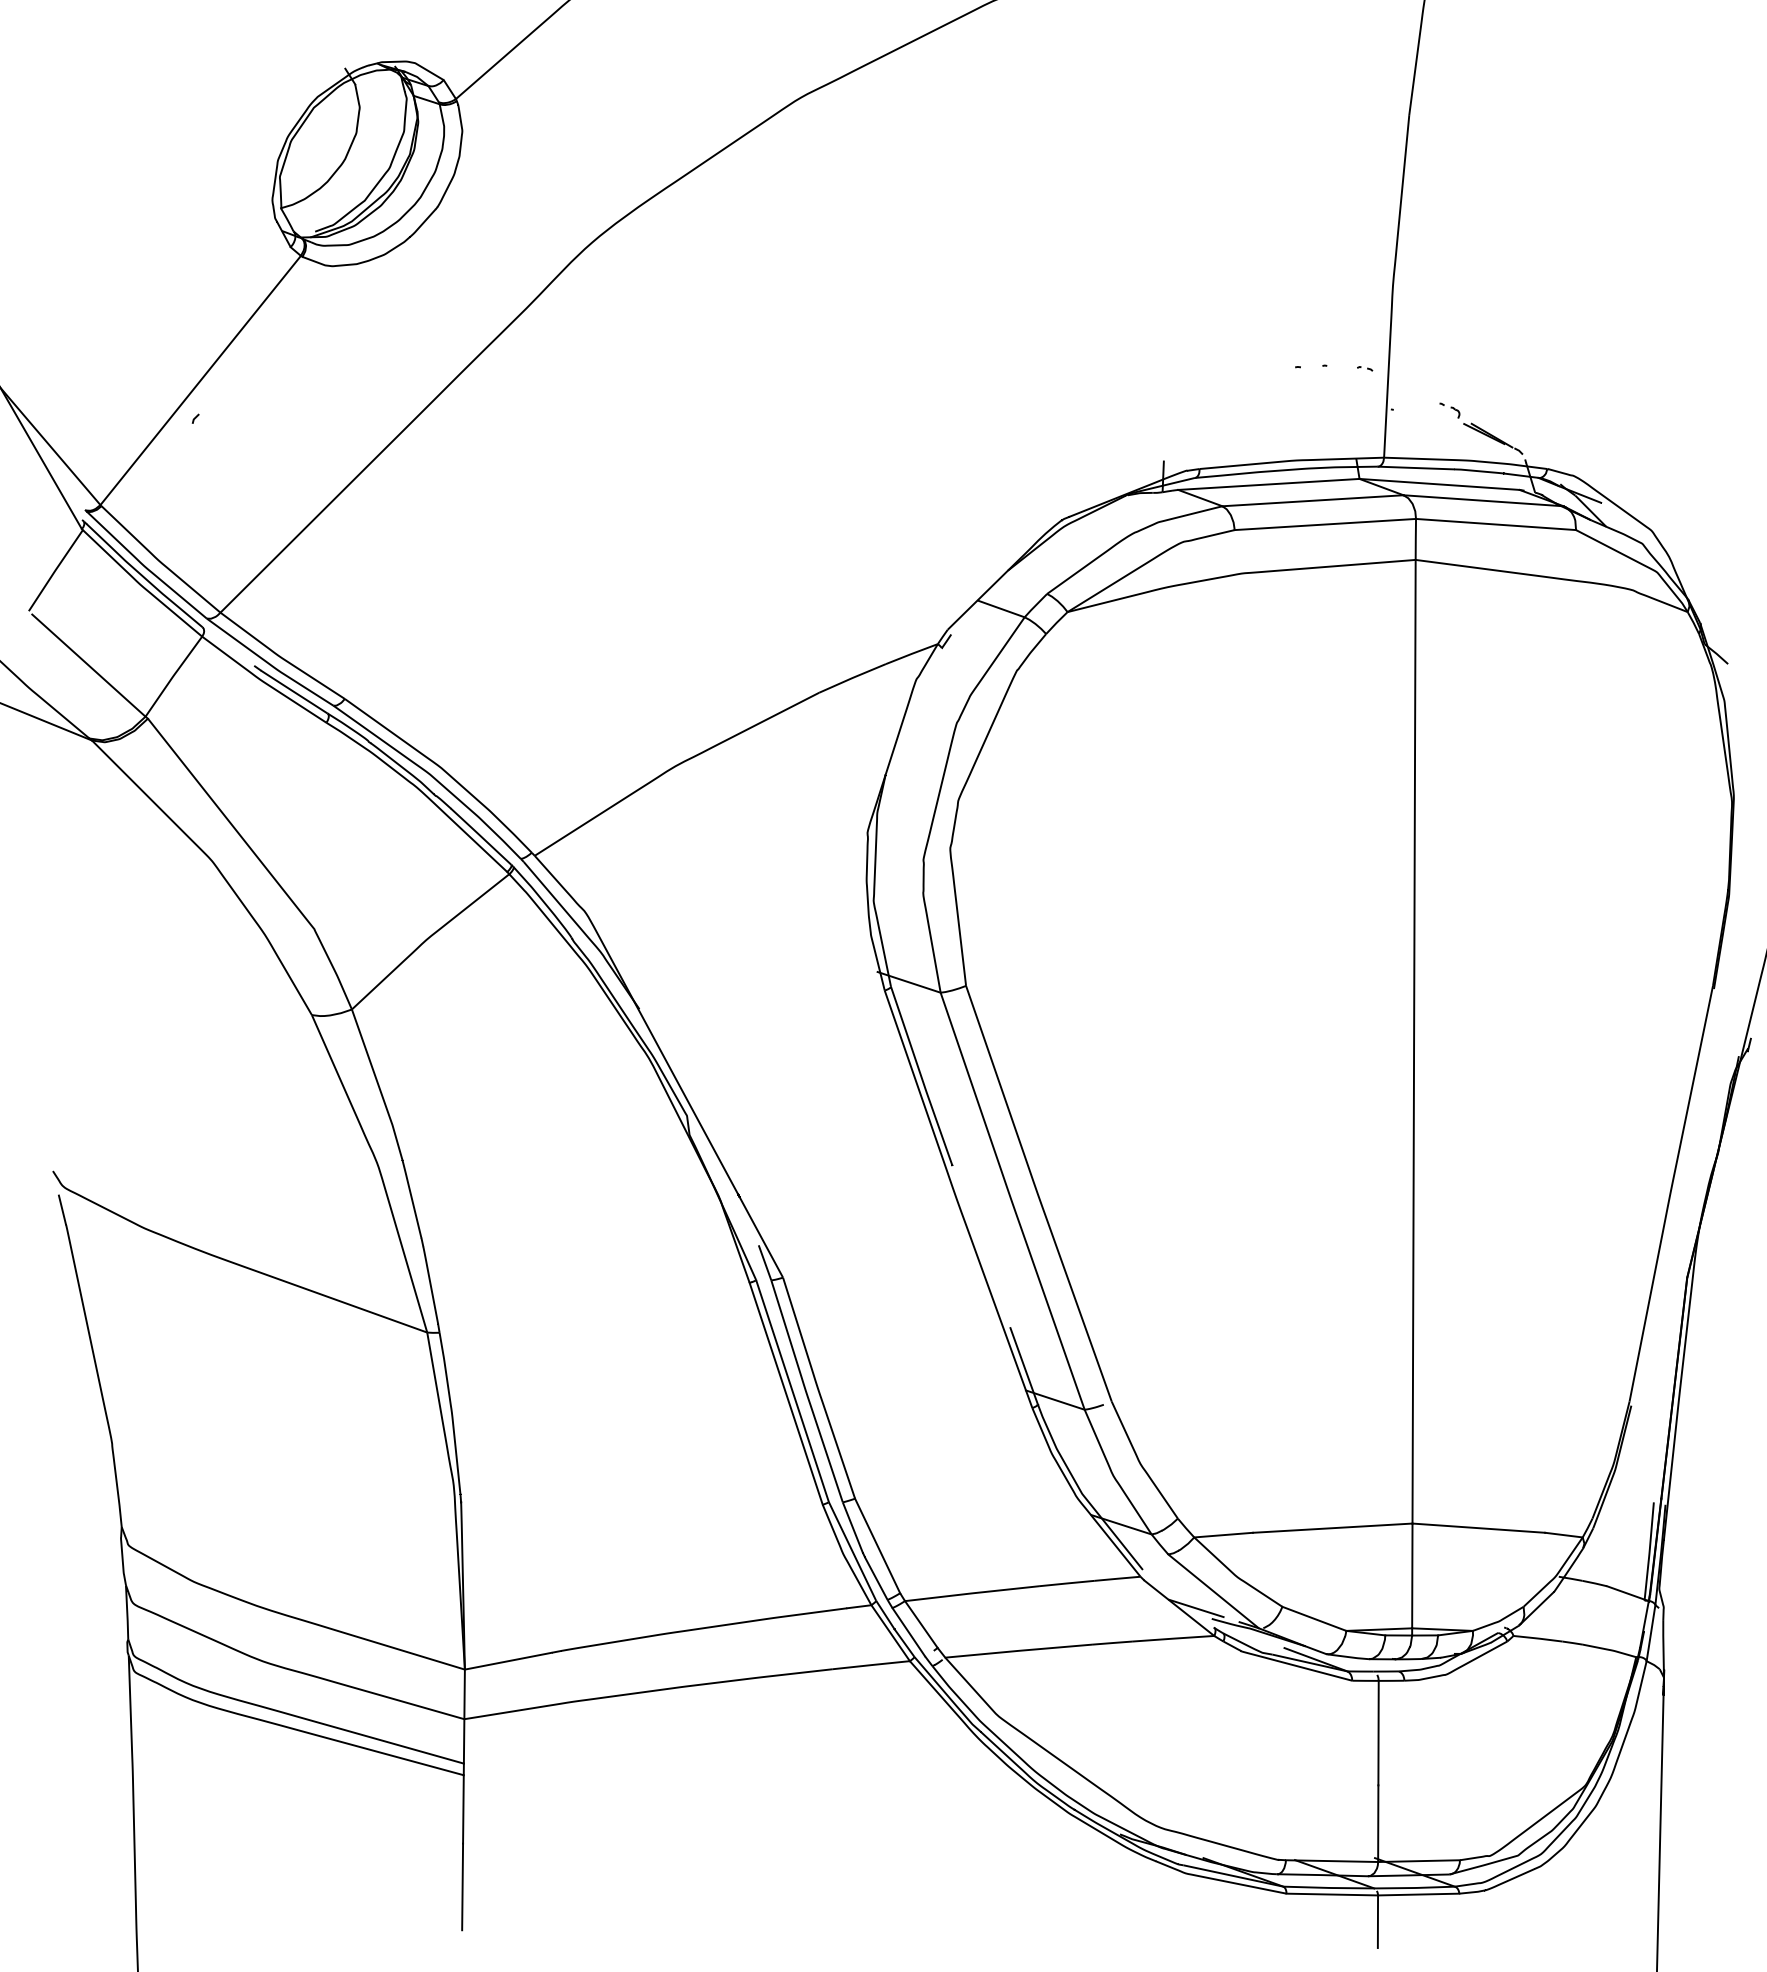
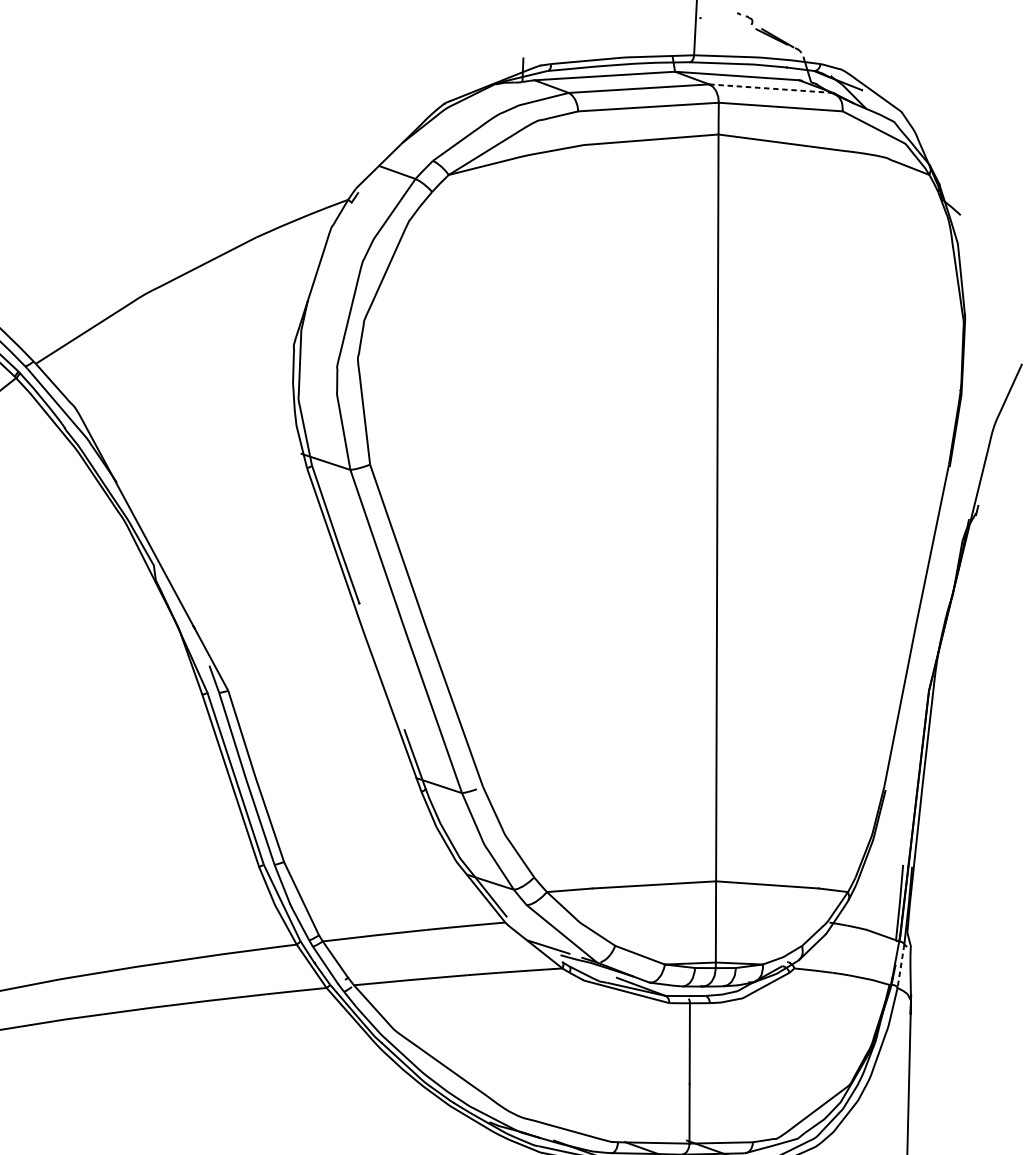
line: (1483, 500) -> (771, 88), solid -> dashed
line: (1650, 1633) -> (900, 966), solid -> dashed

